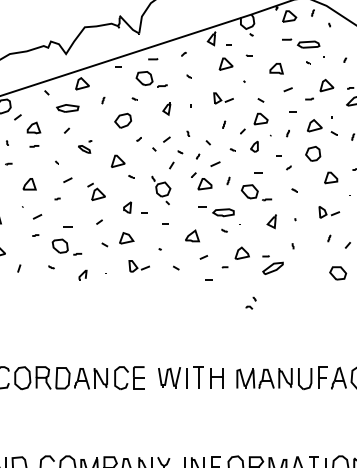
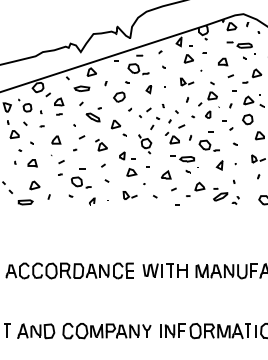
part: (84, 146) -> (93, 114), size x1.67
part: (126, 238) -> (131, 172), moved
part: (250, 303) -> (235, 200), moved

